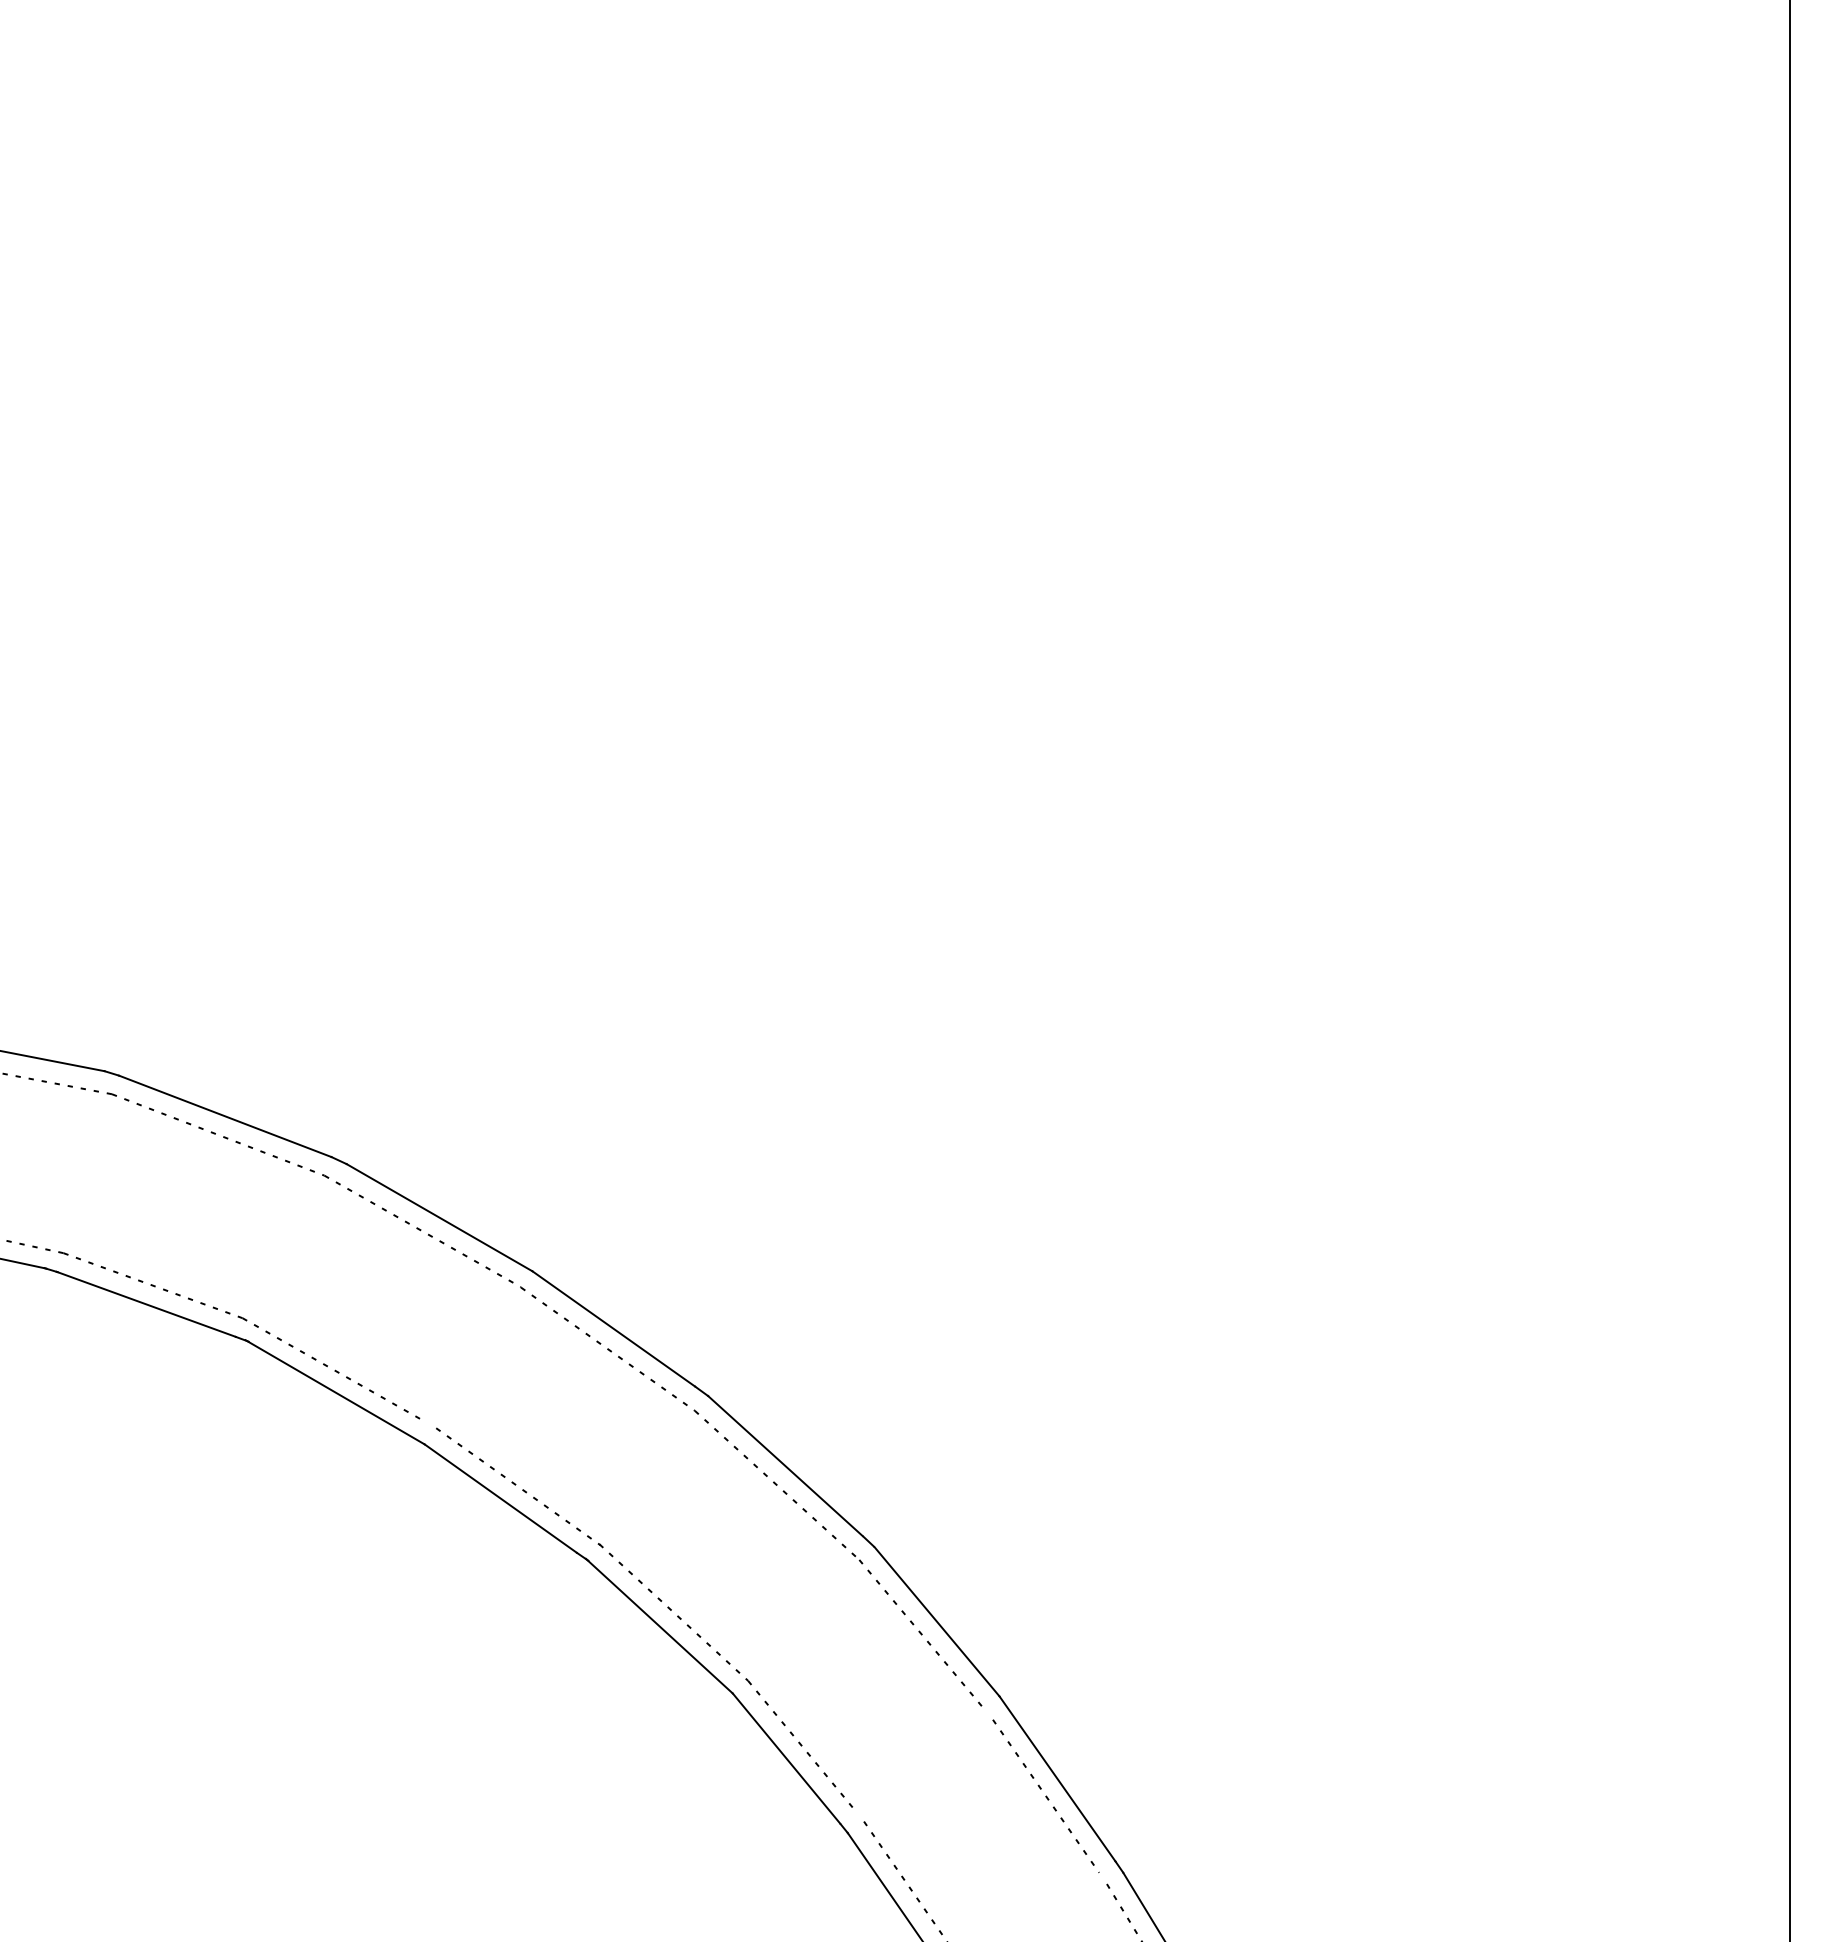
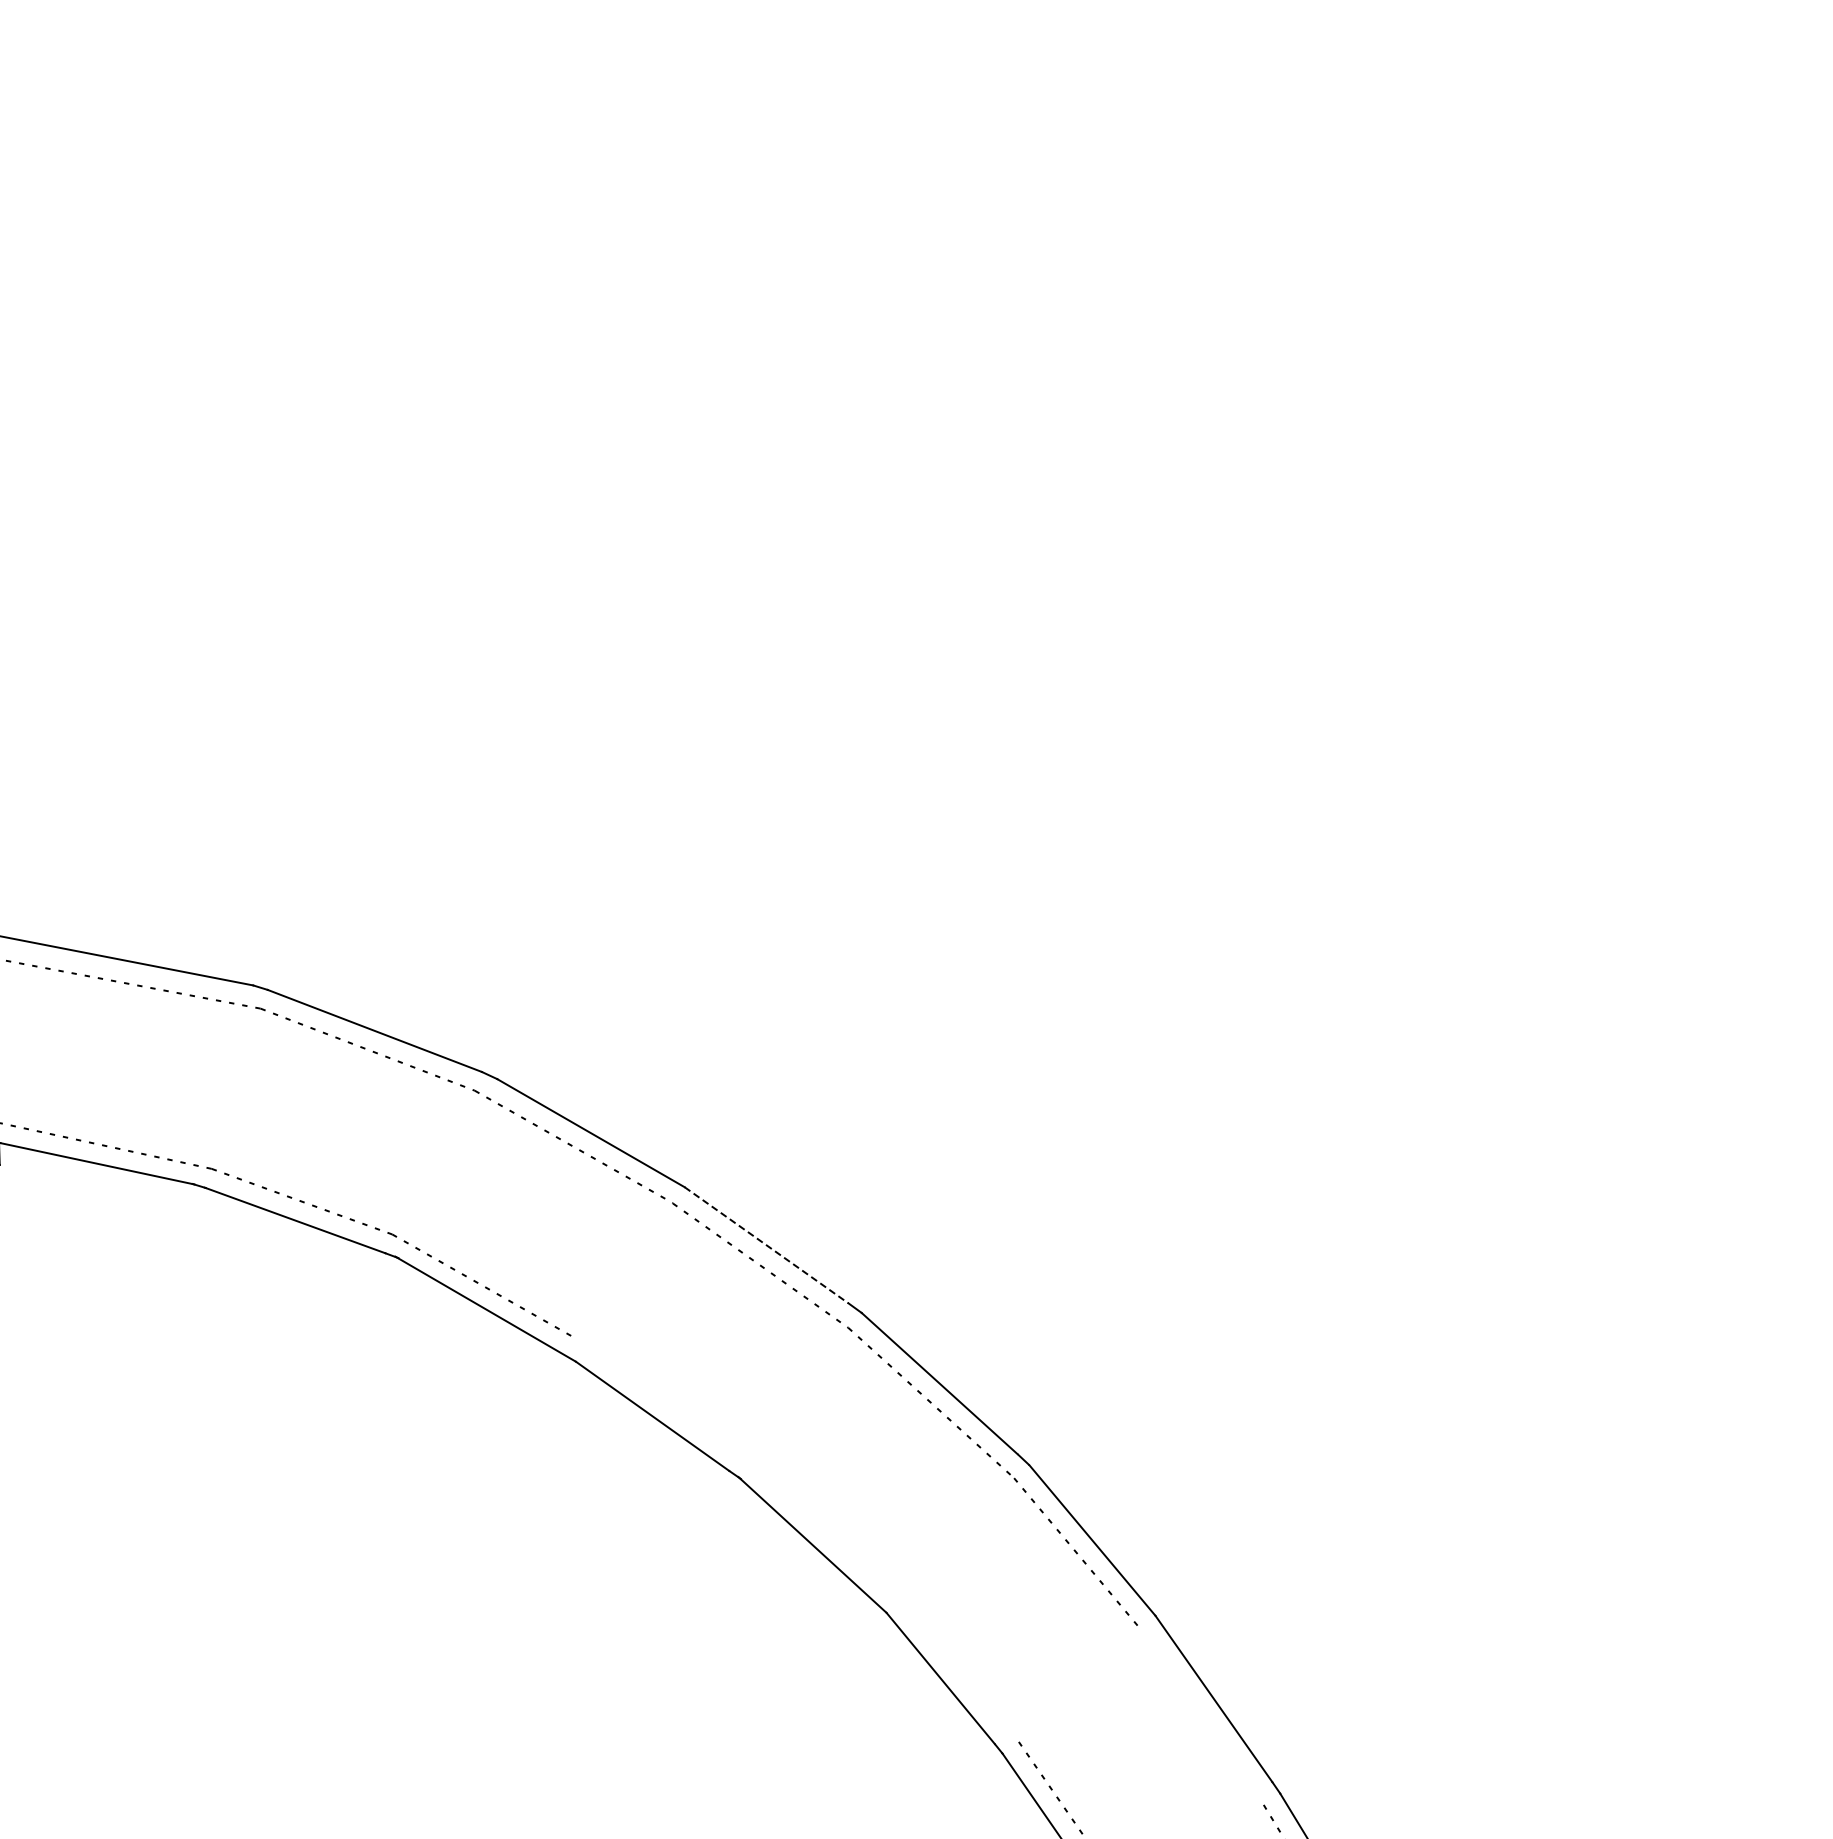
line: (613, 1328) -> (766, 1244), solid -> dashed
part: (660, 1601) -> (813, 1520), removed
line: (1046, 1795) -> (1202, 1715), removed

